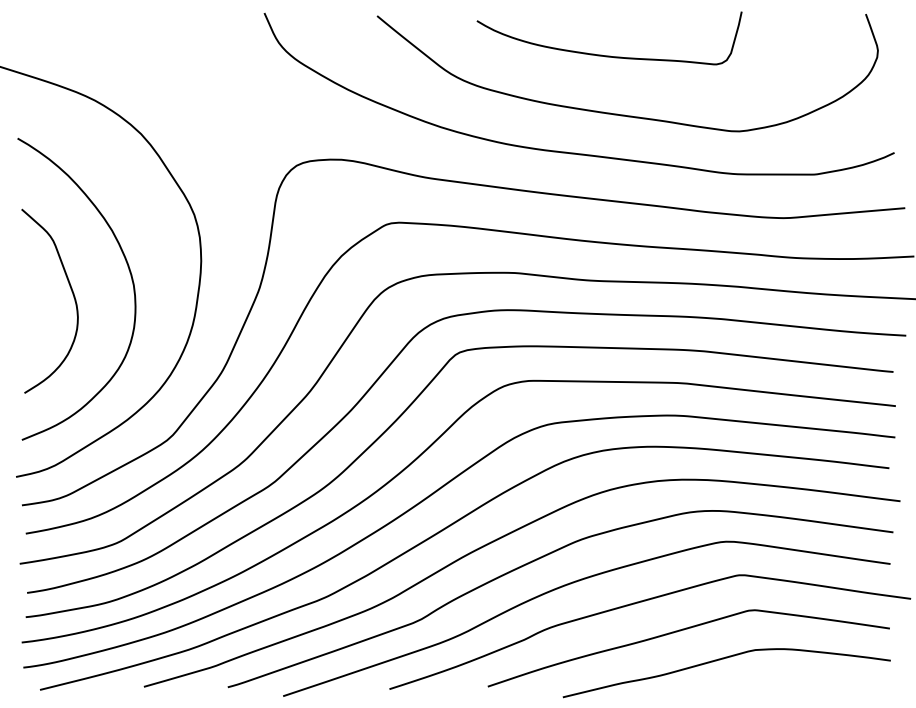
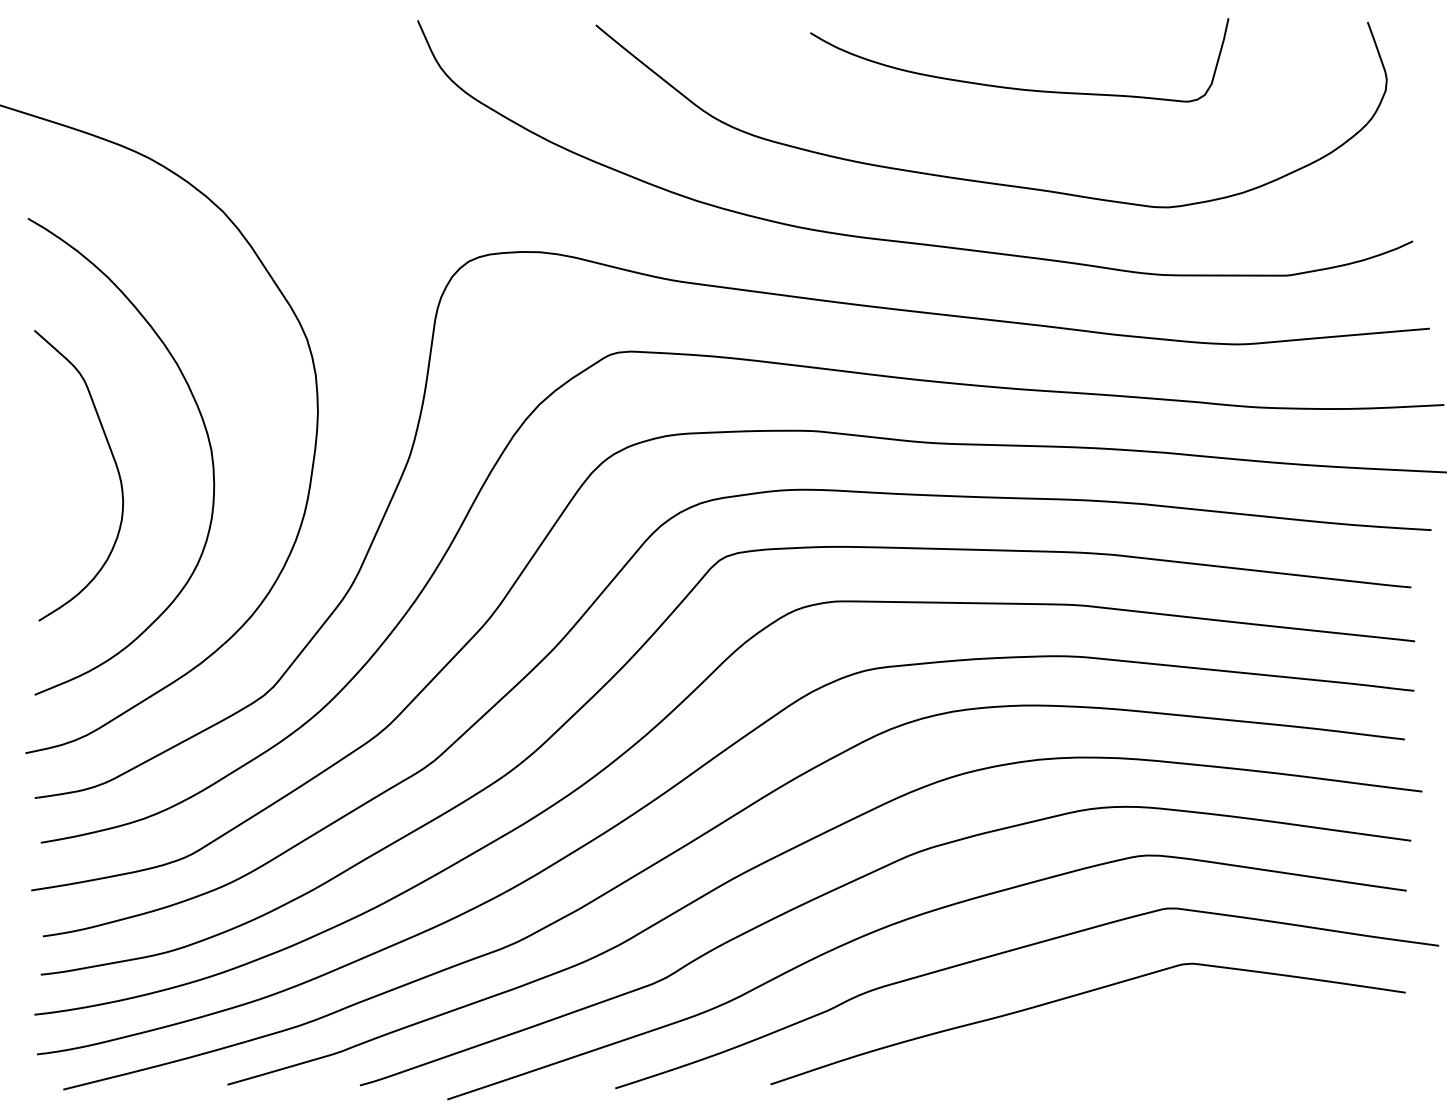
curve: (609, 55) -> (1019, 87), moved
curve: (723, 659) -> (1142, 1041), removed

